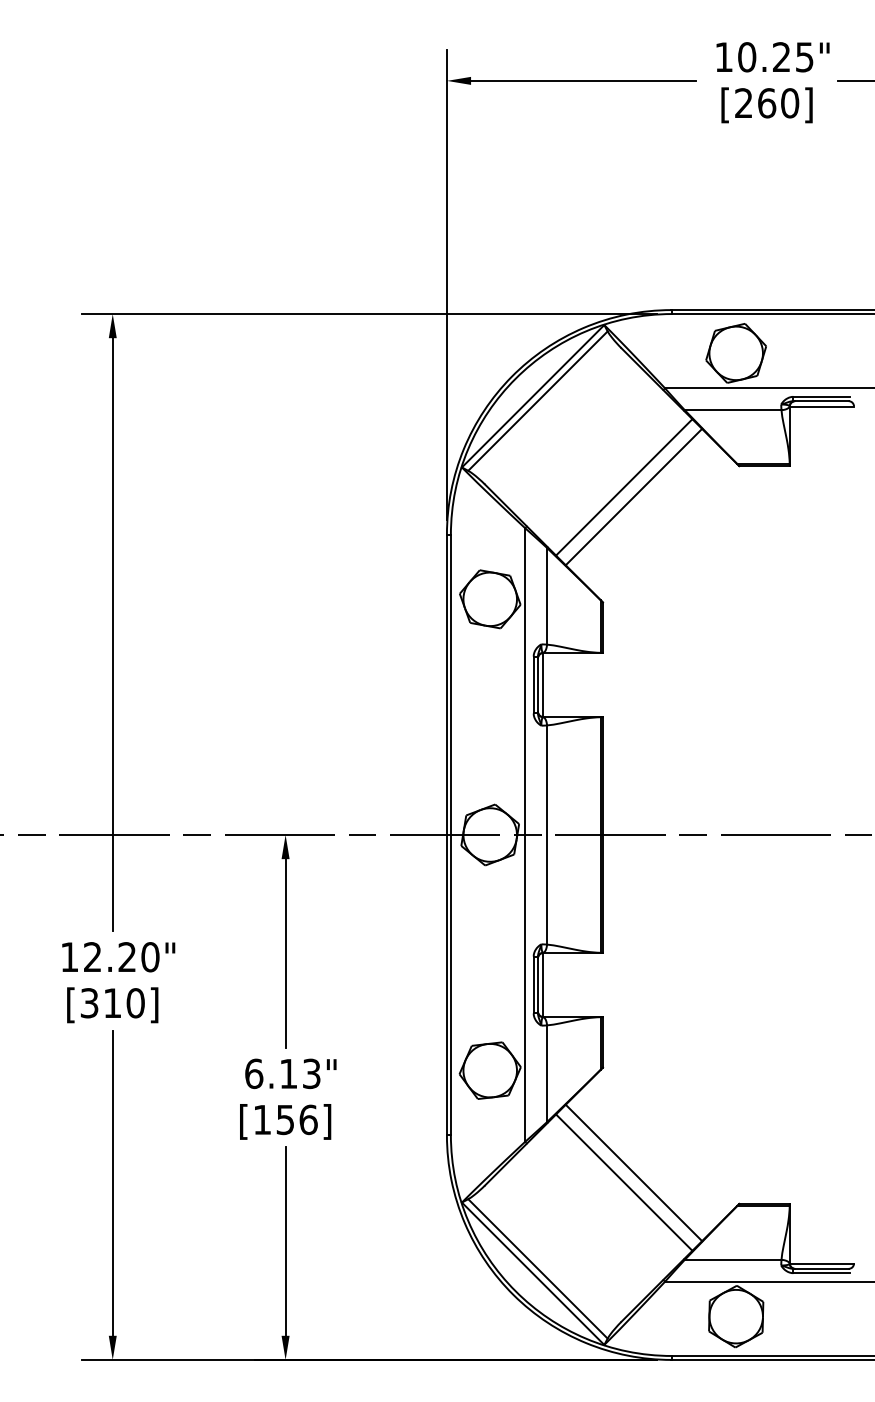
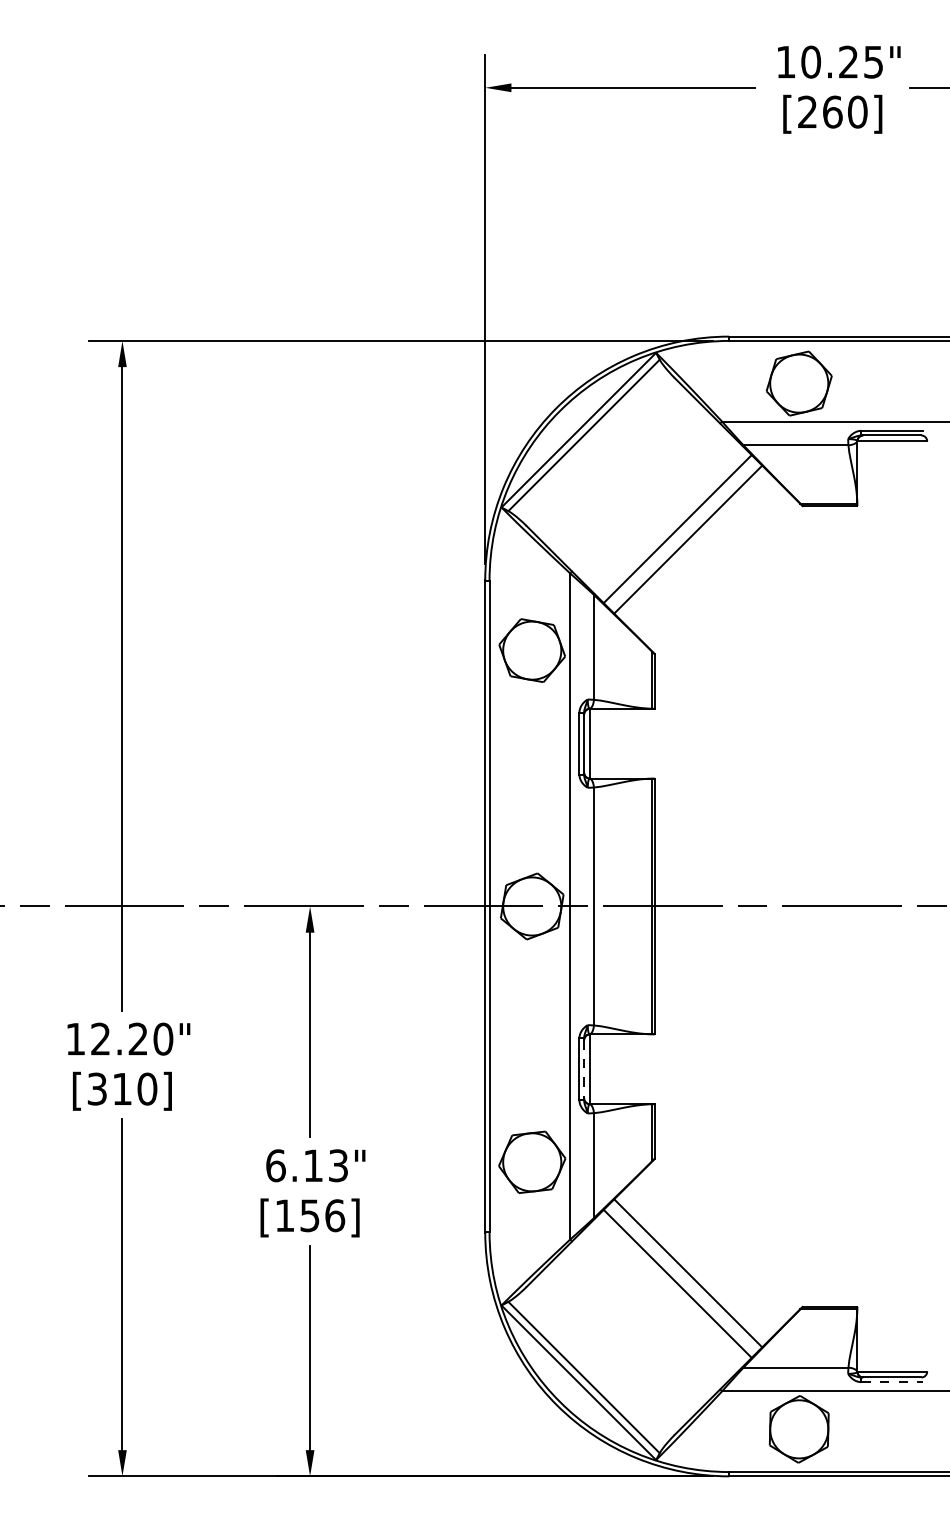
line: (538, 984) -> (584, 1068), solid -> dashed
line: (822, 1273) -> (892, 1382), solid -> dashed

